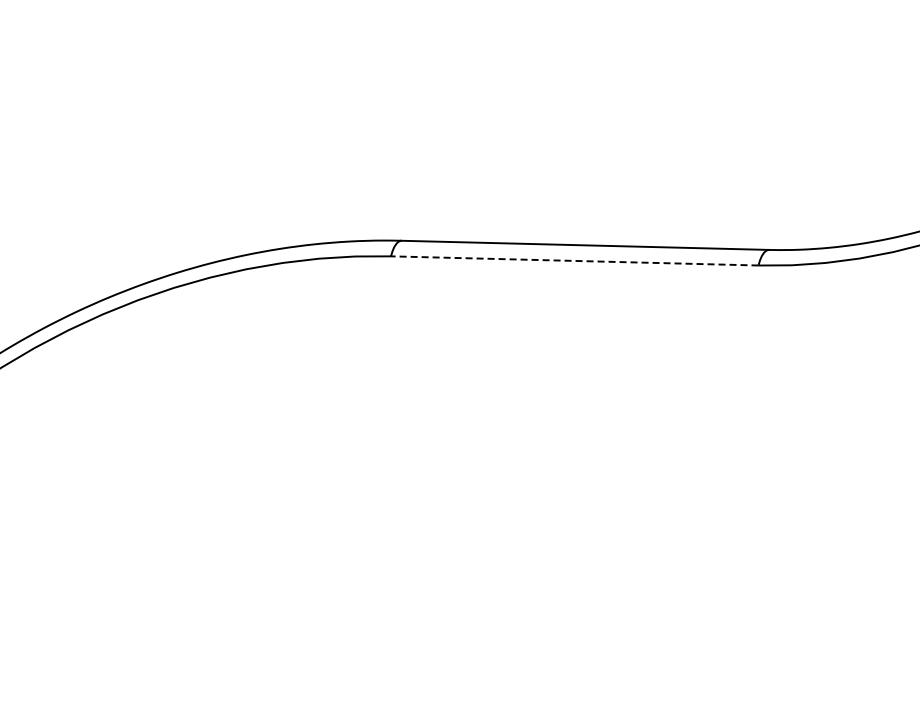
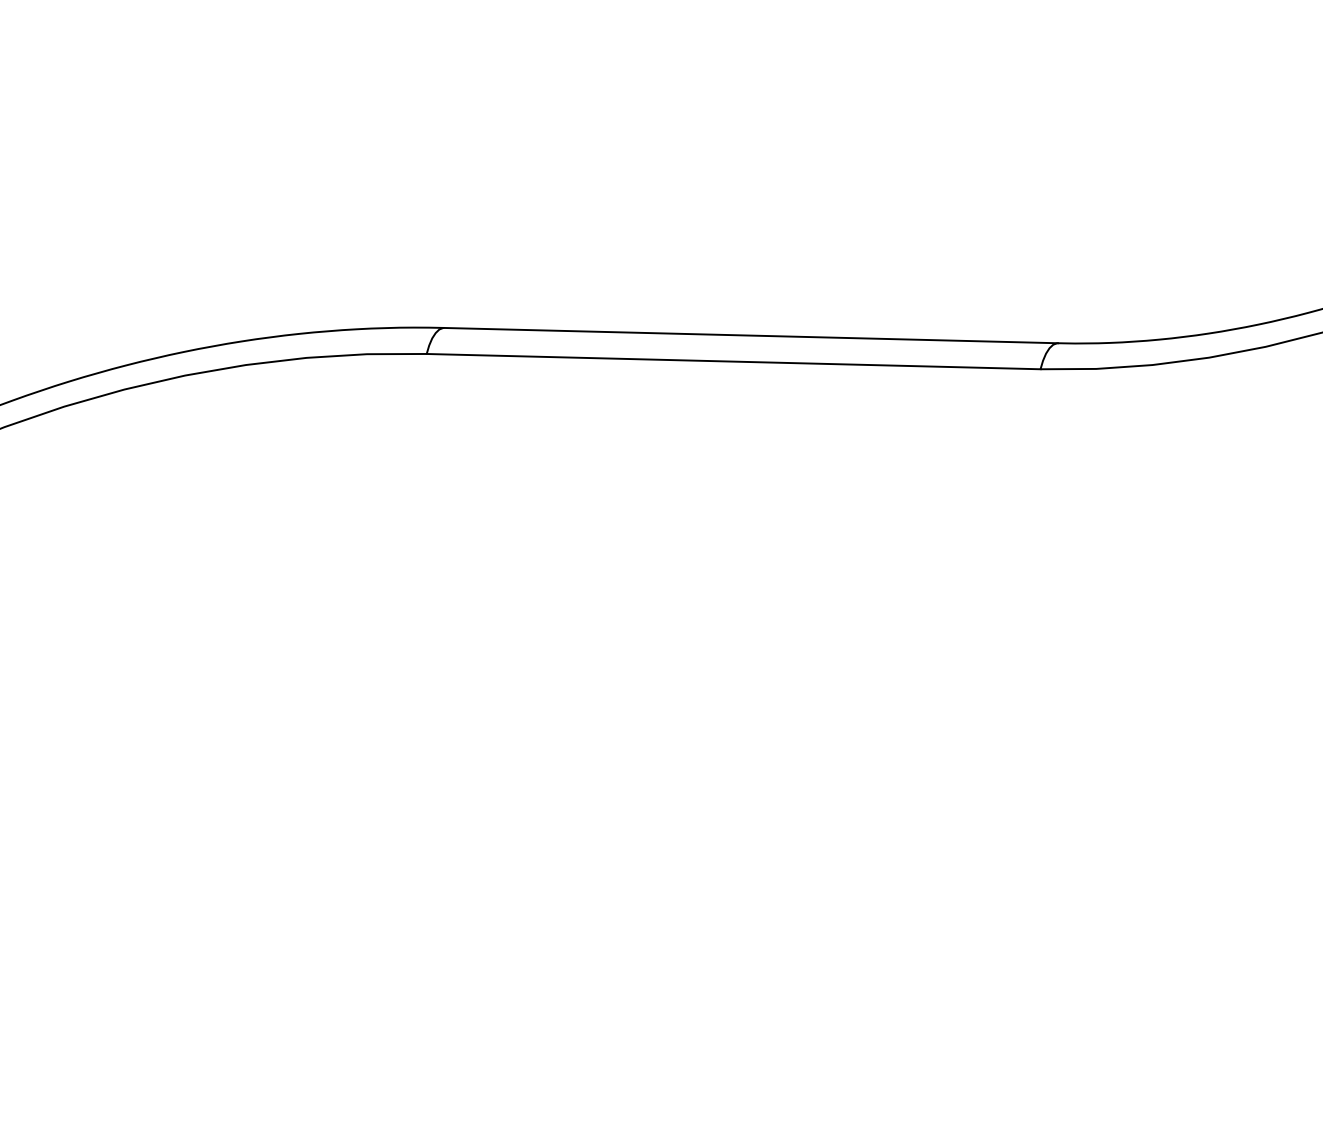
line: (574, 260) -> (733, 360), dashed -> solid

